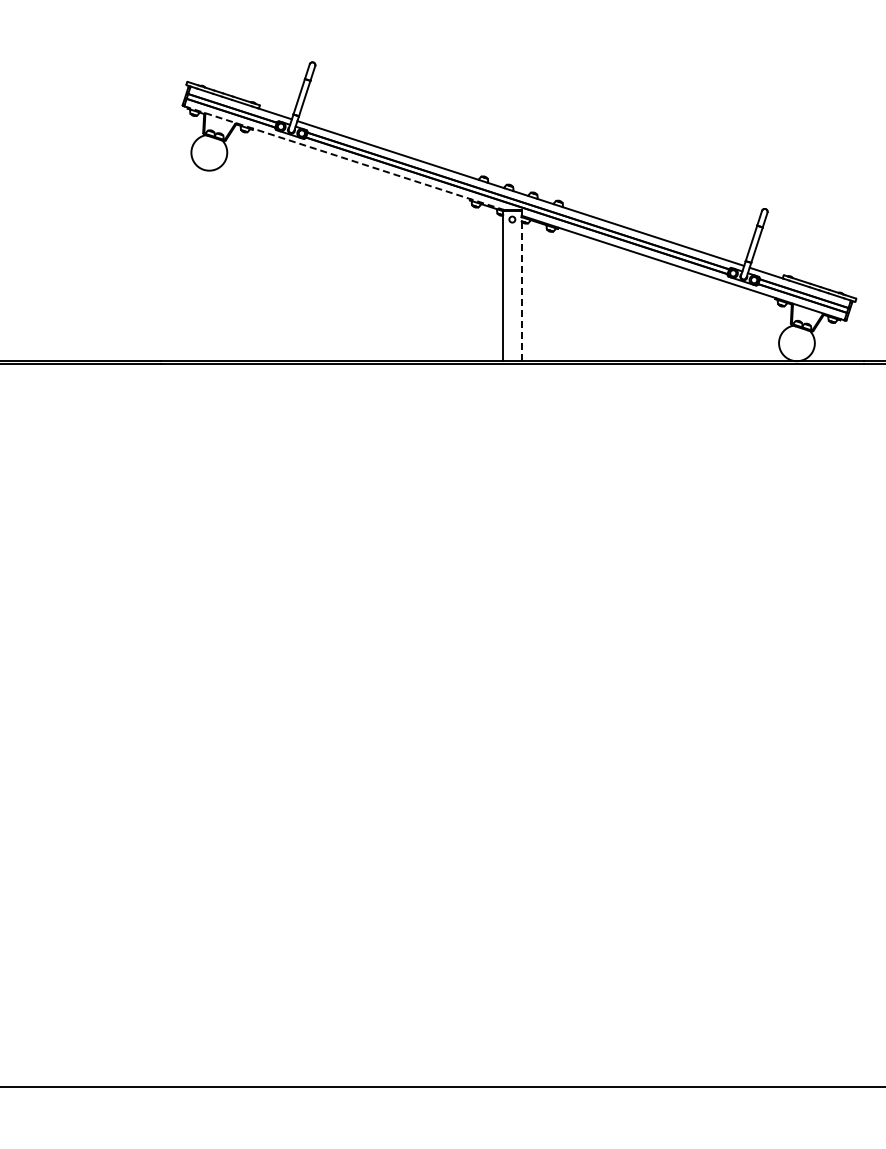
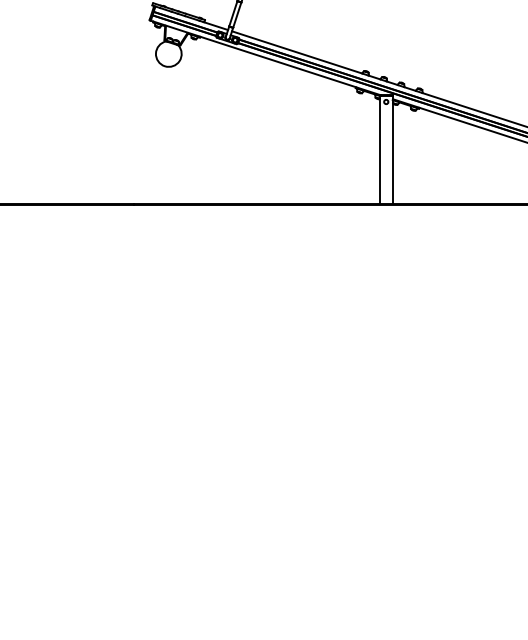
line: (343, 158) -> (265, 58), dashed -> solid
line: (521, 285) -> (392, 149), dashed -> solid

